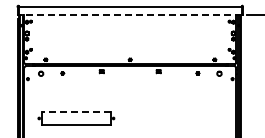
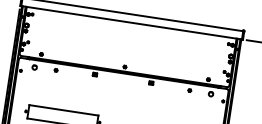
line: (130, 15) -> (131, 23), dashed -> solid
line: (76, 111) -> (64, 110), dashed -> solid

